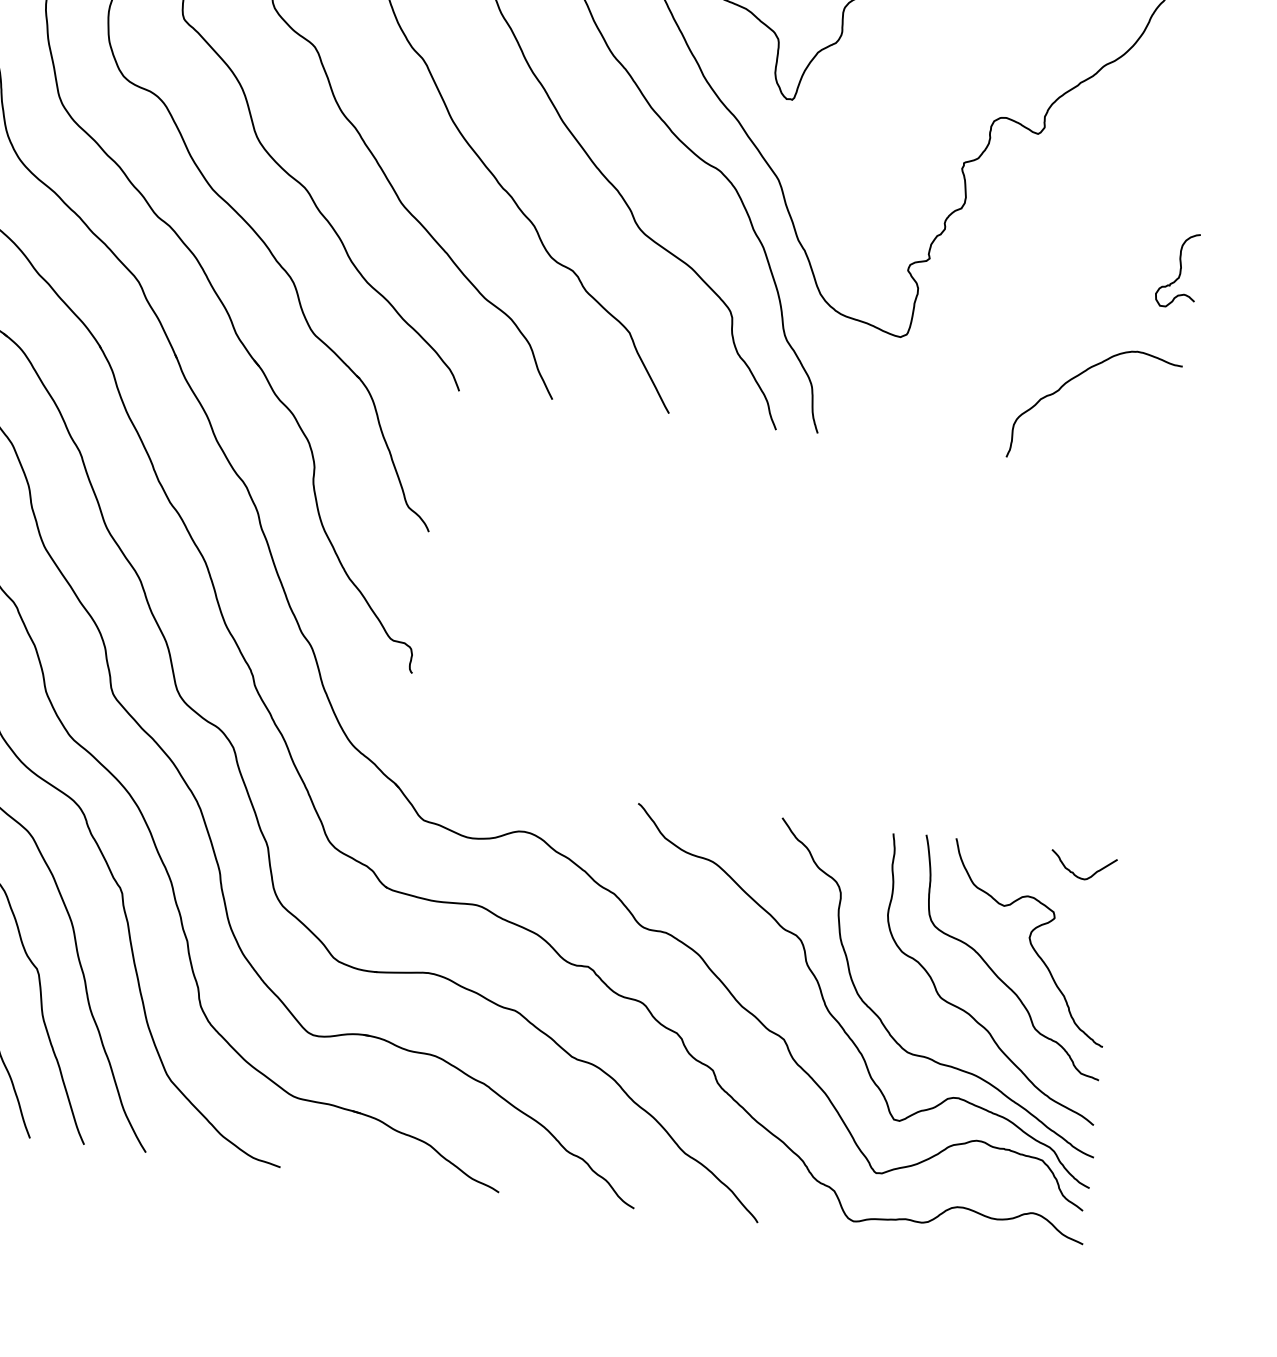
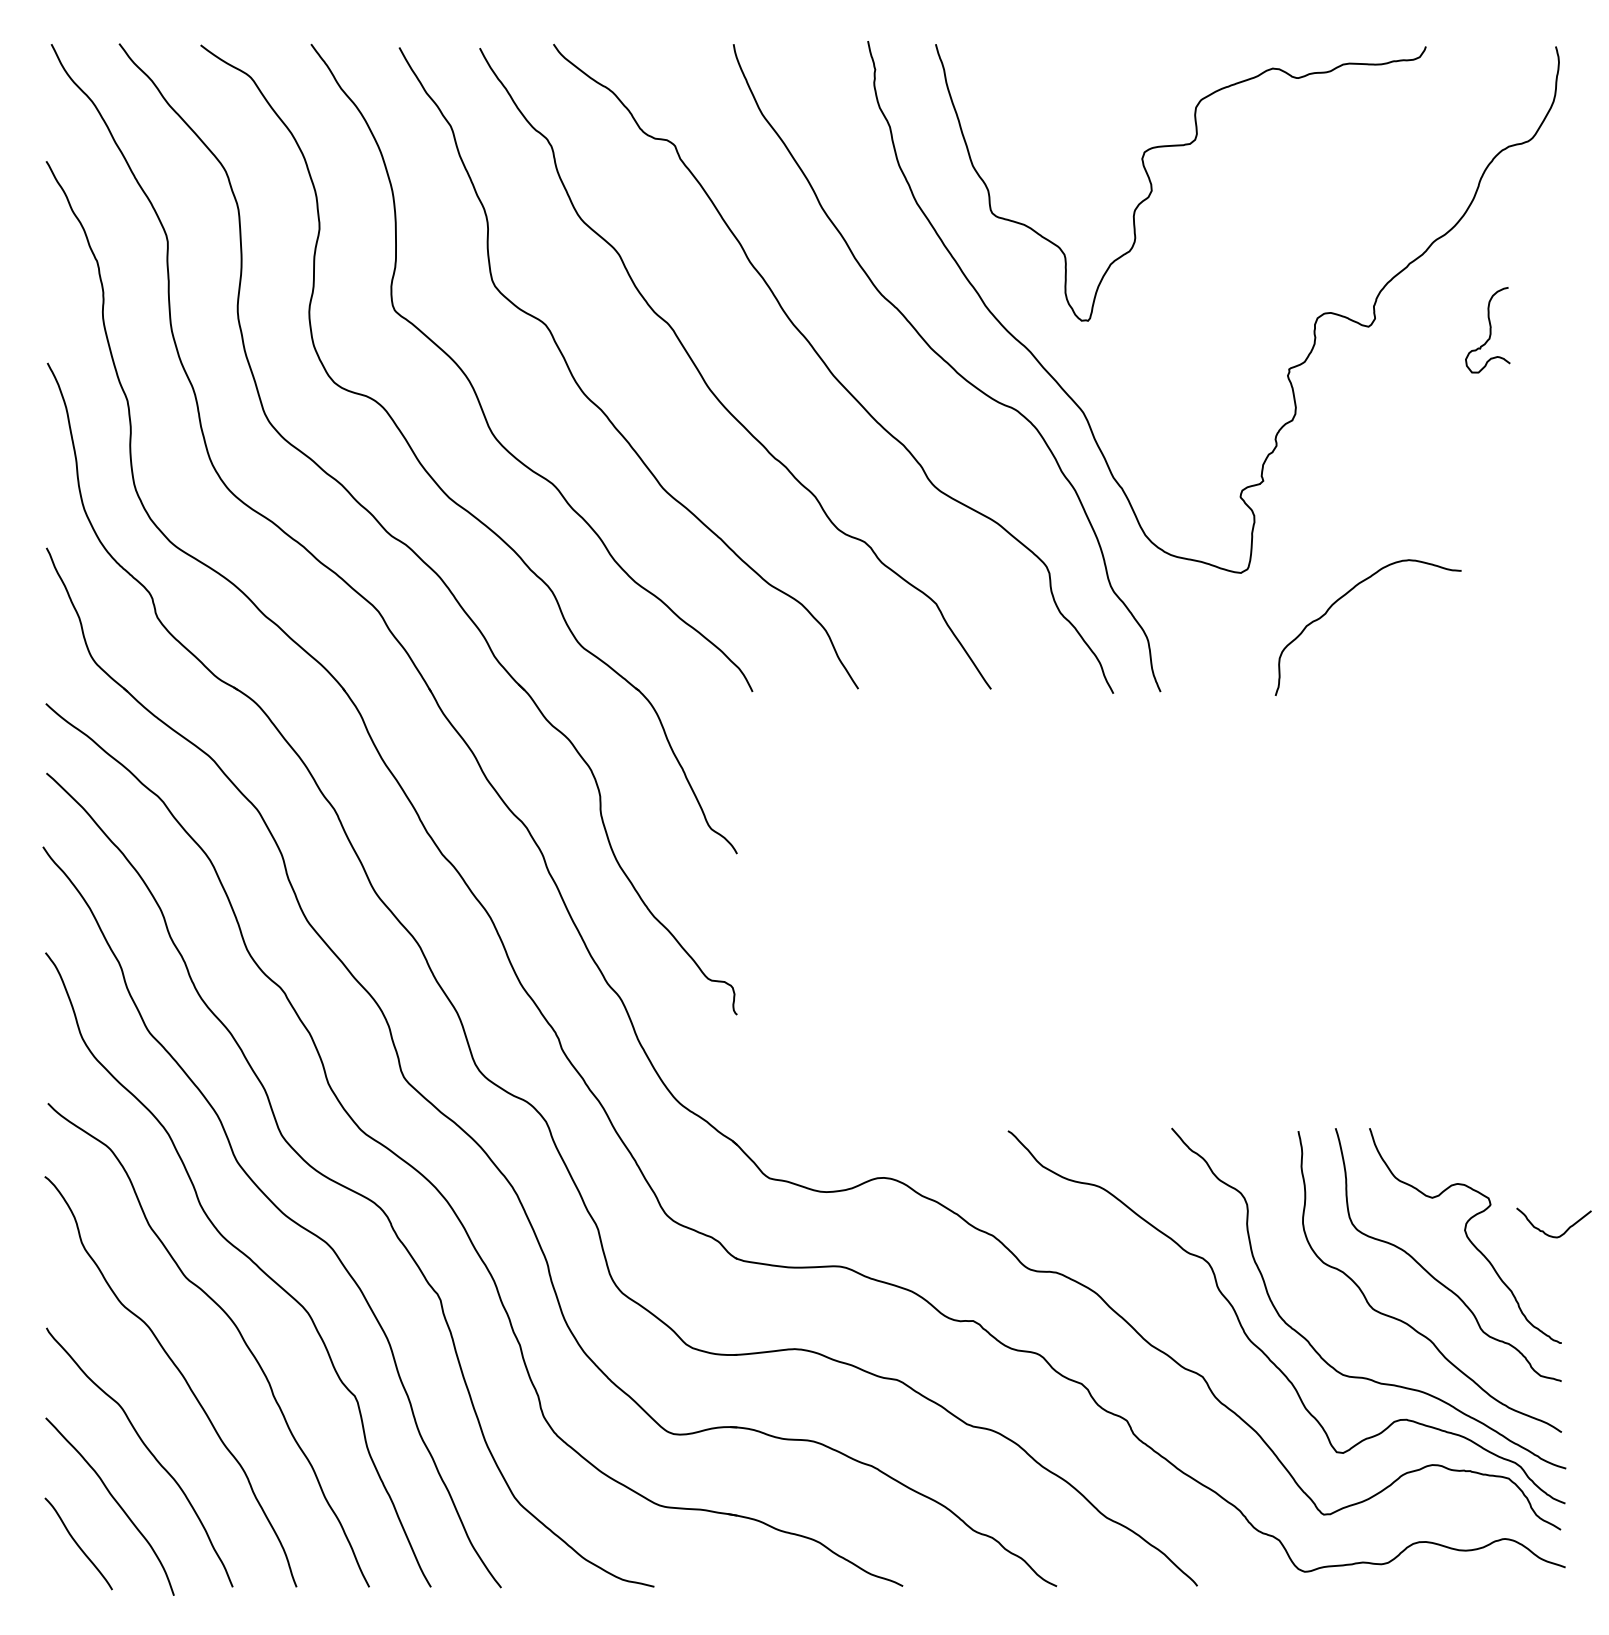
curve: (1179, 270) -> (1489, 330), moved
curve: (1076, 377) -> (1343, 597), moved
curve: (1074, 872) -> (1544, 1231), moved

